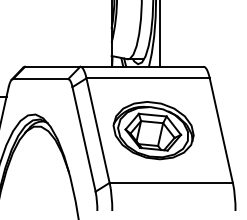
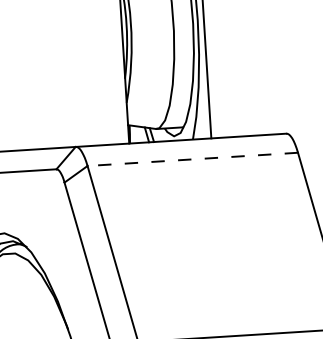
line: (148, 78) -> (193, 159), solid -> dashed
part: (153, 130) -> (207, 247), removed

